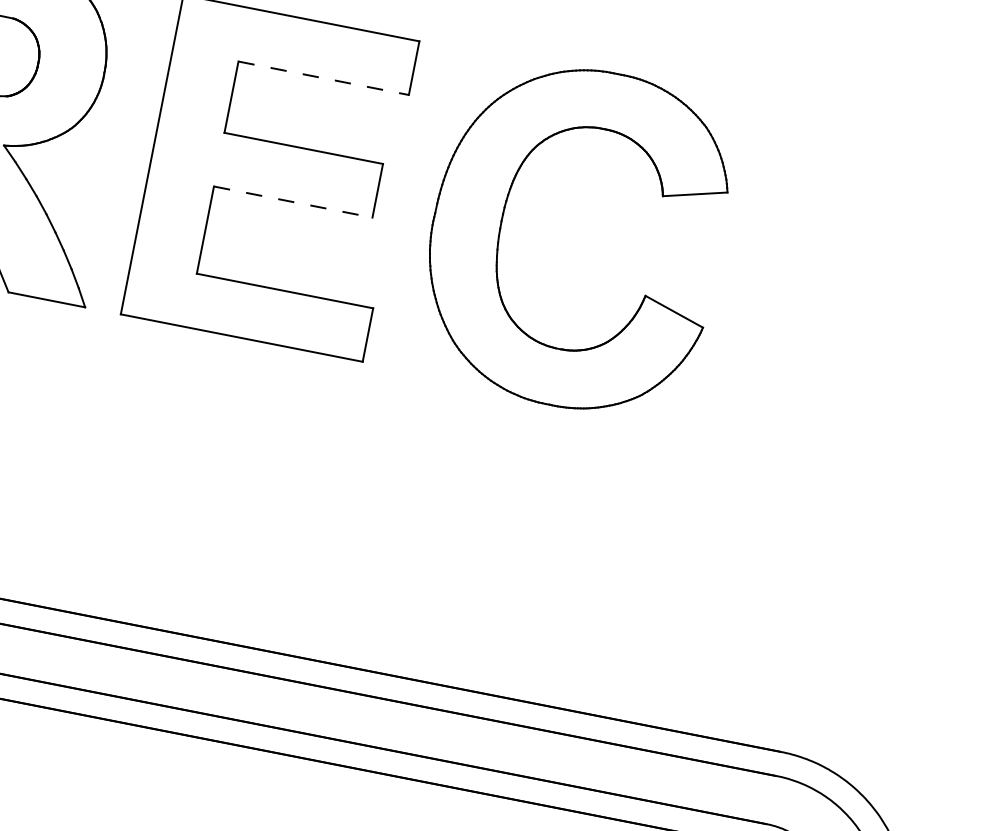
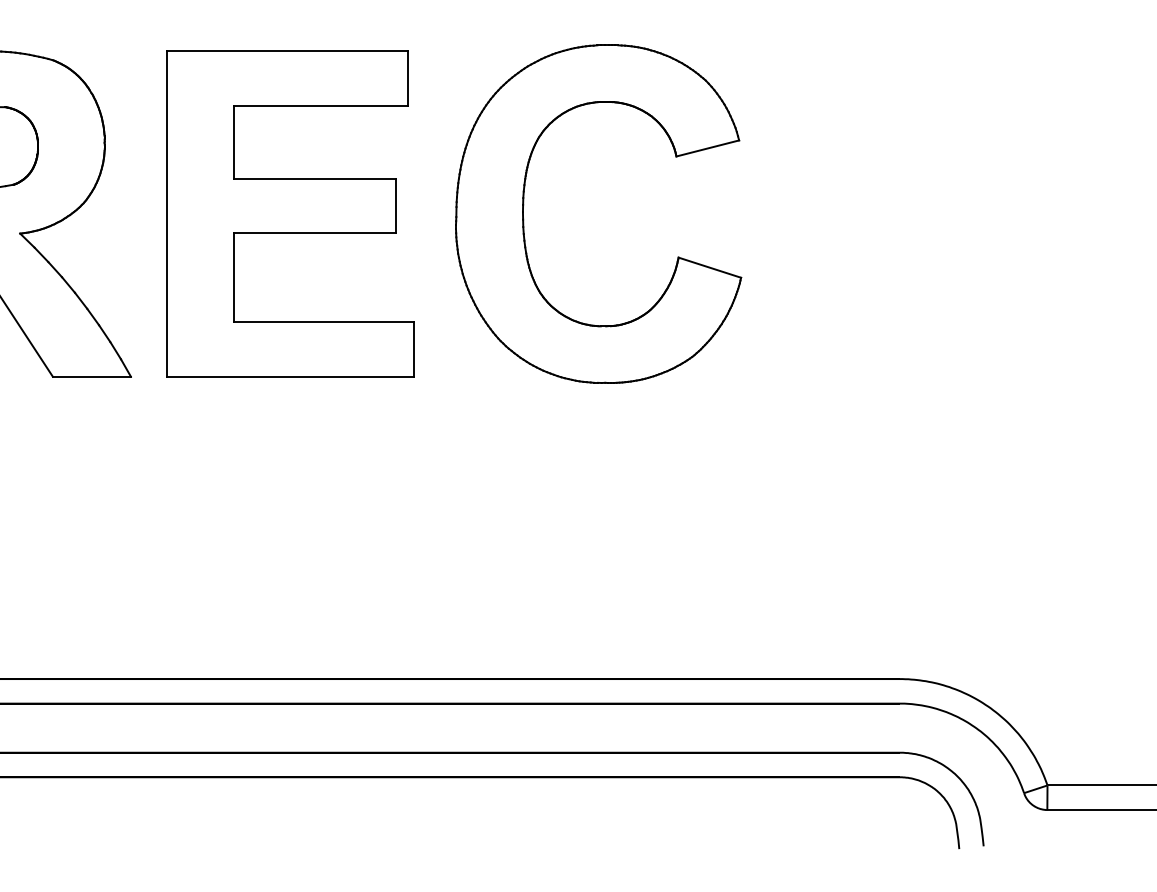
line: (323, 78) -> (320, 106), dashed -> solid
line: (292, 202) -> (314, 233), dashed -> solid

